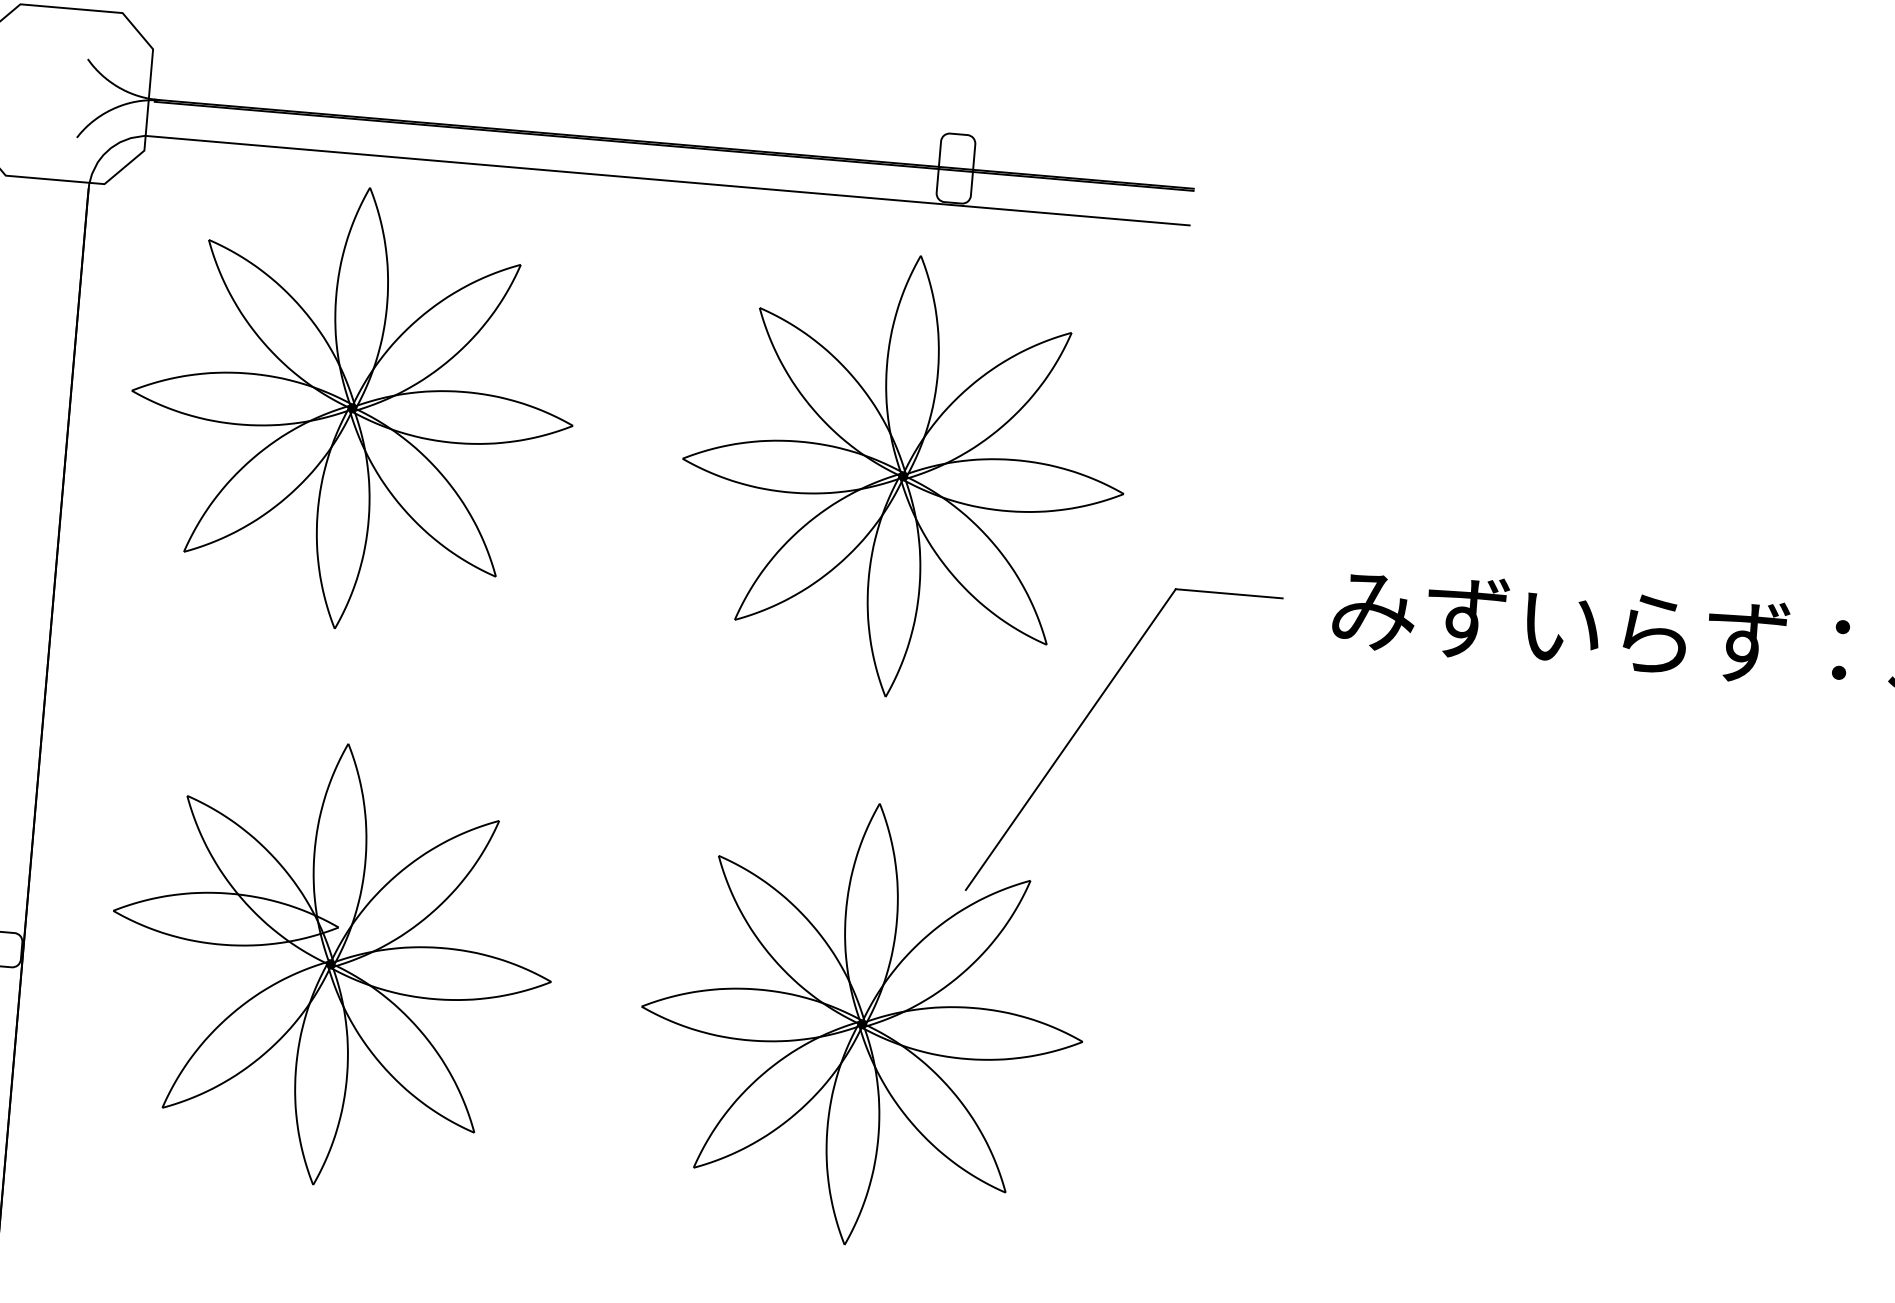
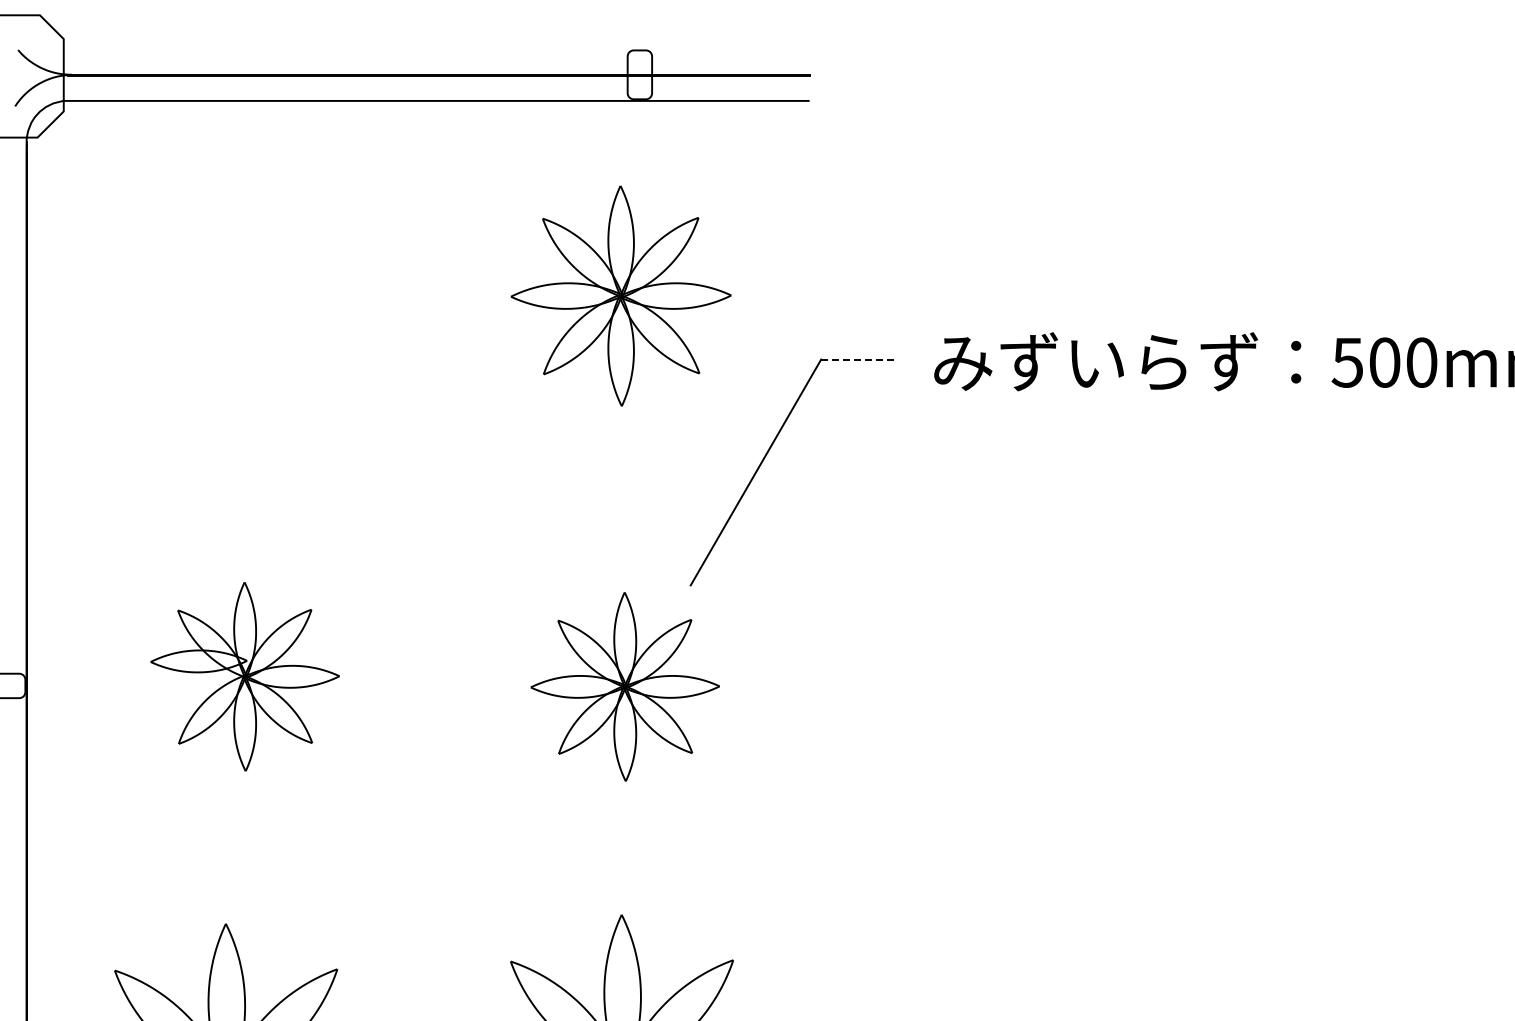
part: (352, 407) -> (226, 280), removed
part: (902, 475) -> (620, 295), size x0.7
line: (1229, 593) -> (859, 359), solid -> dashed
part: (329, 964) -> (244, 676), size x0.6
part: (860, 1023) -> (624, 686), size x0.6

